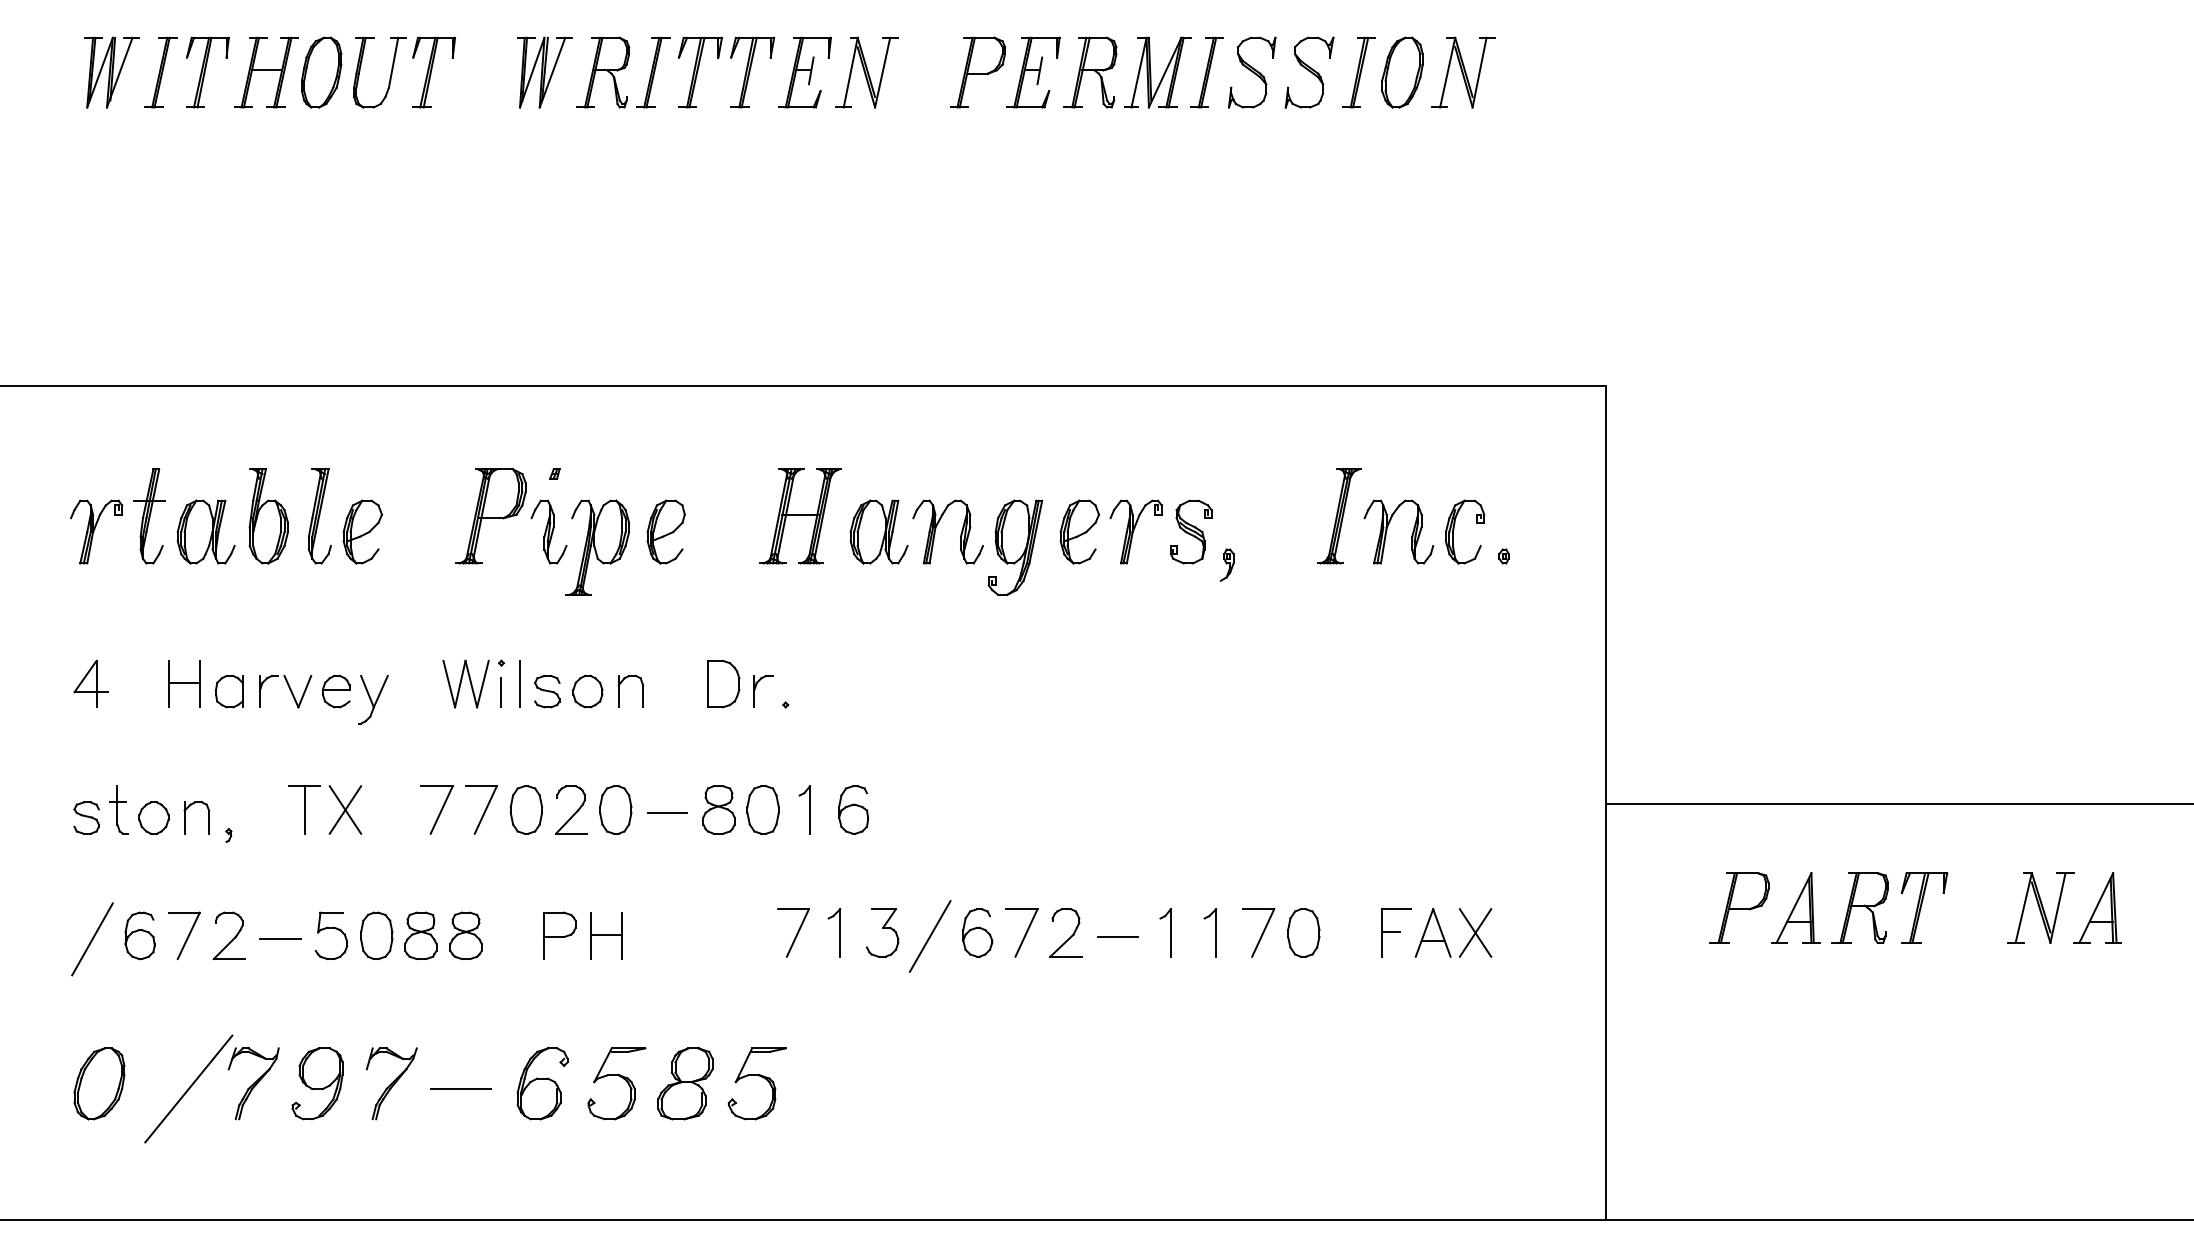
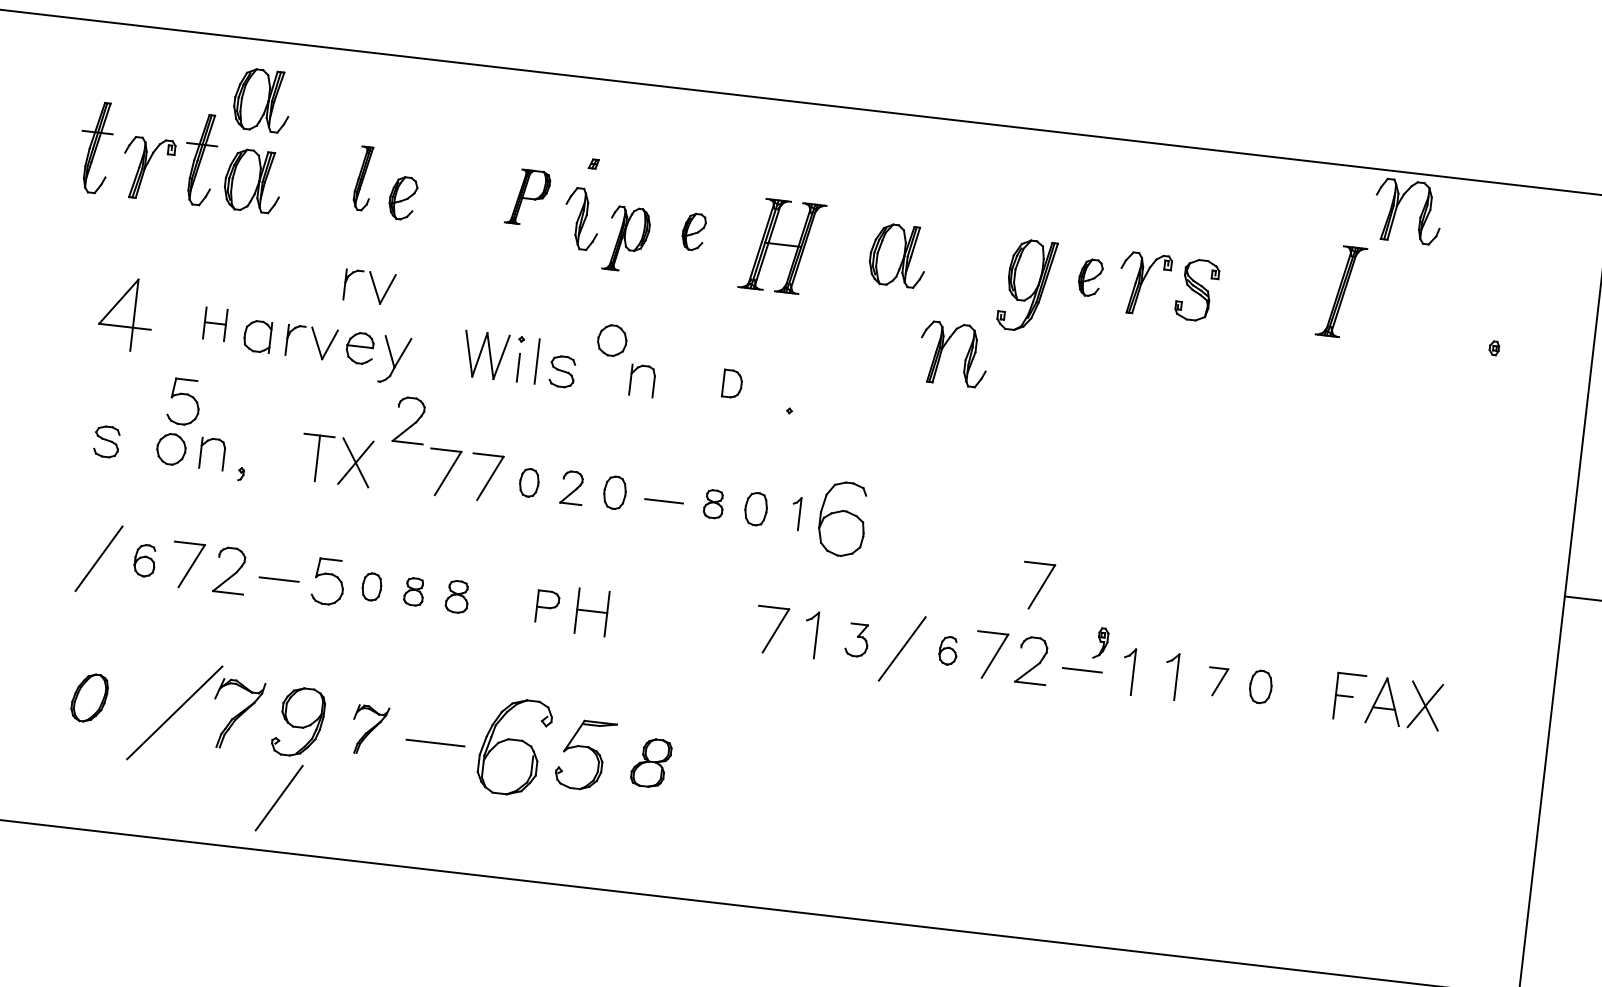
part: (205, 447) -> (261, 99), added
part: (40, 516) -> (96, 147), added
part: (268, 516) -> (314, 172), removed
part: (319, 516) -> (363, 178), size x0.7
part: (490, 516) -> (527, 197), size x0.6
part: (800, 516) -> (782, 246), moved
part: (938, 524) -> (945, 345), moved
part: (1387, 530) -> (1397, 208), moved
part: (1454, 530) -> (1449, 317), removed
part: (362, 531) -> (403, 197), size x0.7
part: (665, 531) -> (693, 231), size x0.6
part: (1079, 531) -> (1090, 277), size x0.6
part: (597, 547) -> (626, 239), size x0.7
part: (1226, 564) -> (1100, 642), moved
part: (338, 627) -> (369, 287), added
part: (90, 683) -> (125, 313), size x1.6
part: (184, 683) -> (215, 323), size x0.7
part: (723, 683) -> (732, 383), size x0.6
part: (756, 687) -> (763, 390), removed
part: (587, 691) -> (611, 340), moved
part: (395, 759) -> (409, 419), added
part: (161, 760) -> (185, 394), added
part: (118, 809) -> (138, 437), removed
part: (526, 809) -> (529, 482), size x0.6
part: (571, 809) -> (572, 487), size x0.7
part: (615, 809) -> (614, 492), size x0.7
part: (718, 809) -> (713, 503), size x0.6
part: (762, 809) -> (755, 508), size x0.7
part: (804, 809) -> (795, 513), size x0.7
part: (853, 809) -> (842, 518), size x1.6
part: (1061, 855) -> (1037, 585), added
part: (882, 932) -> (857, 639), size x0.7
part: (977, 932) -> (948, 650), size x0.6
part: (1258, 932) -> (1217, 681), size x0.6
part: (1303, 932) -> (1260, 686), size x0.7
part: (139, 935) -> (144, 560), size x0.7
part: (376, 935) -> (371, 586), size x0.6
part: (420, 935) -> (413, 591), size x0.6
part: (465, 935) -> (456, 596), size x0.7
part: (559, 935) -> (547, 606), size x0.7
part: (761, 1077) -> (724, 765), removed
part: (99, 1083) -> (89, 697), size x0.7
part: (391, 1083) -> (369, 730), size x0.7
part: (542, 1083) -> (514, 746), size x1.4
part: (685, 1083) -> (651, 762), size x0.7
line: (306, 1164) -> (279, 798), added

